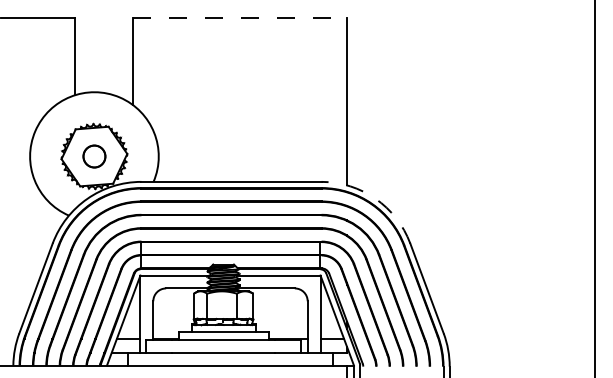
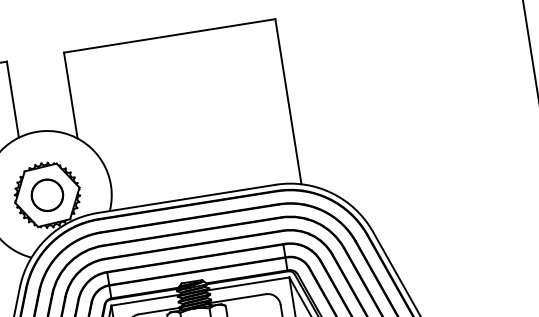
line: (240, 18) -> (170, 36), dashed -> solid
part: (94, 156) -> (47, 195), size x1.43
arc: (375, 198) -> (331, 192), dashed -> solid

